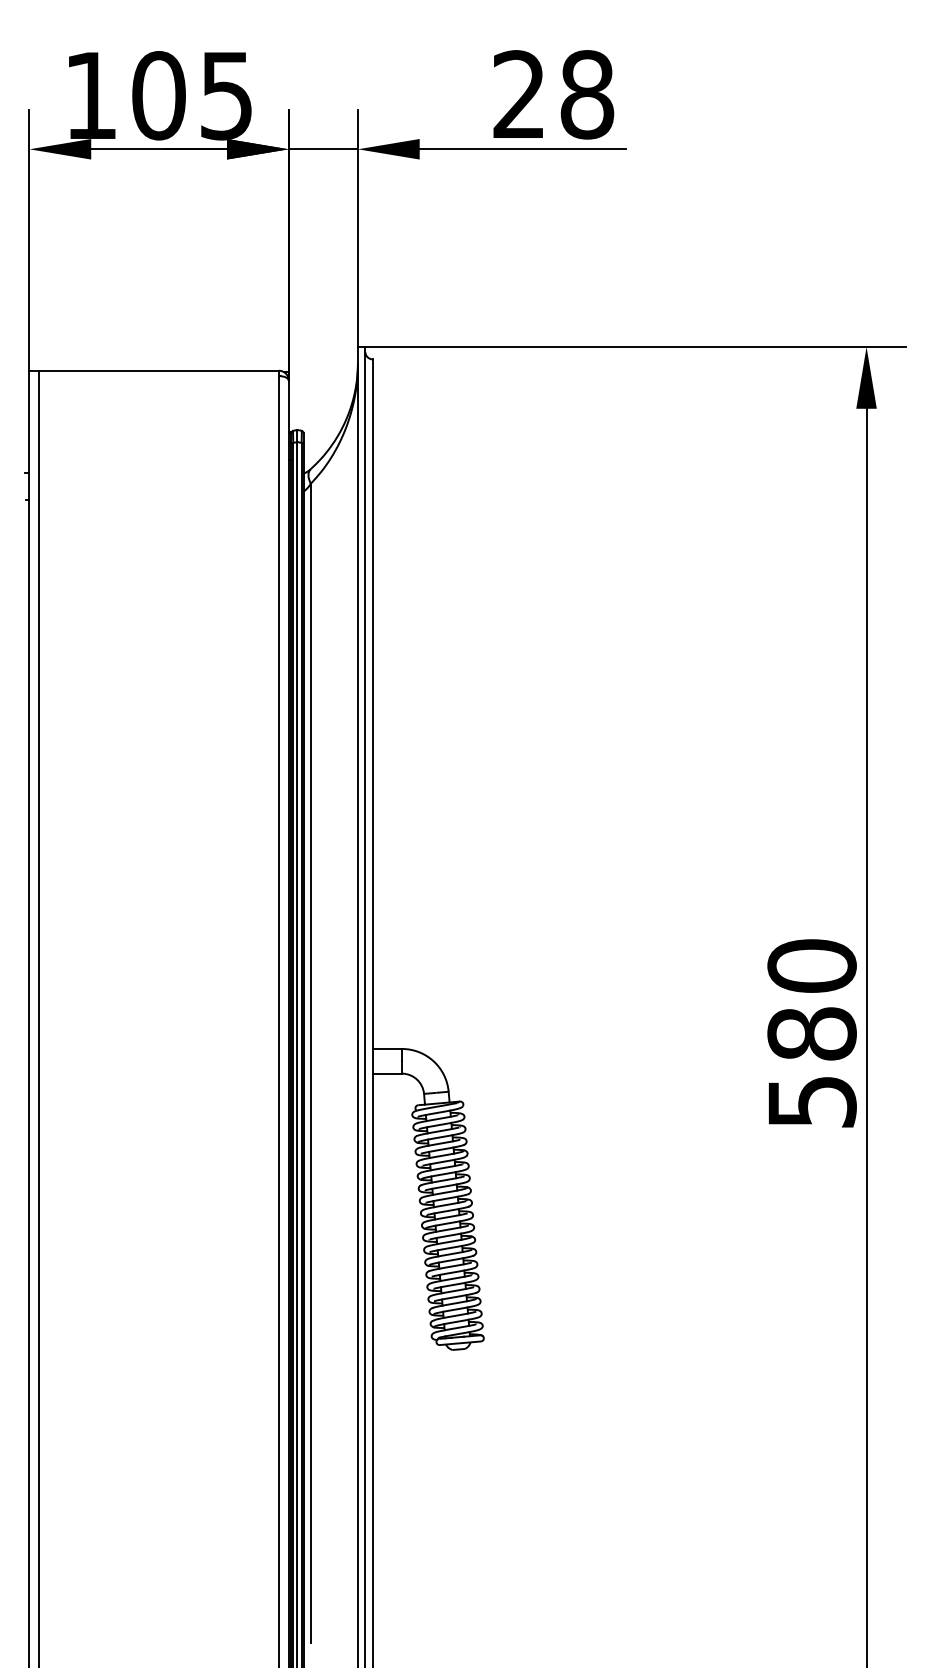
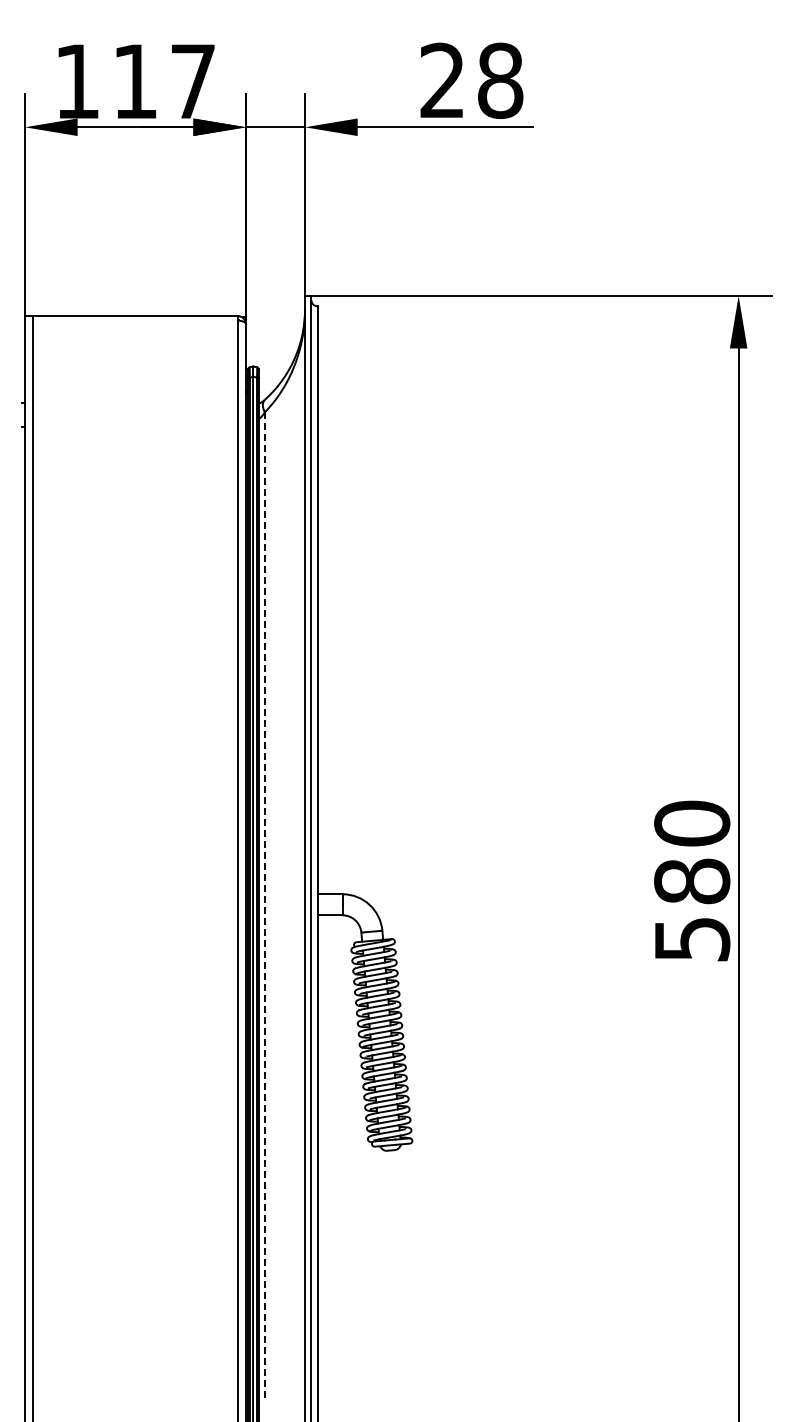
text: (191, 95) -> (163, 81), 105 -> 117
line: (310, 1063) -> (264, 906), solid -> dashed

